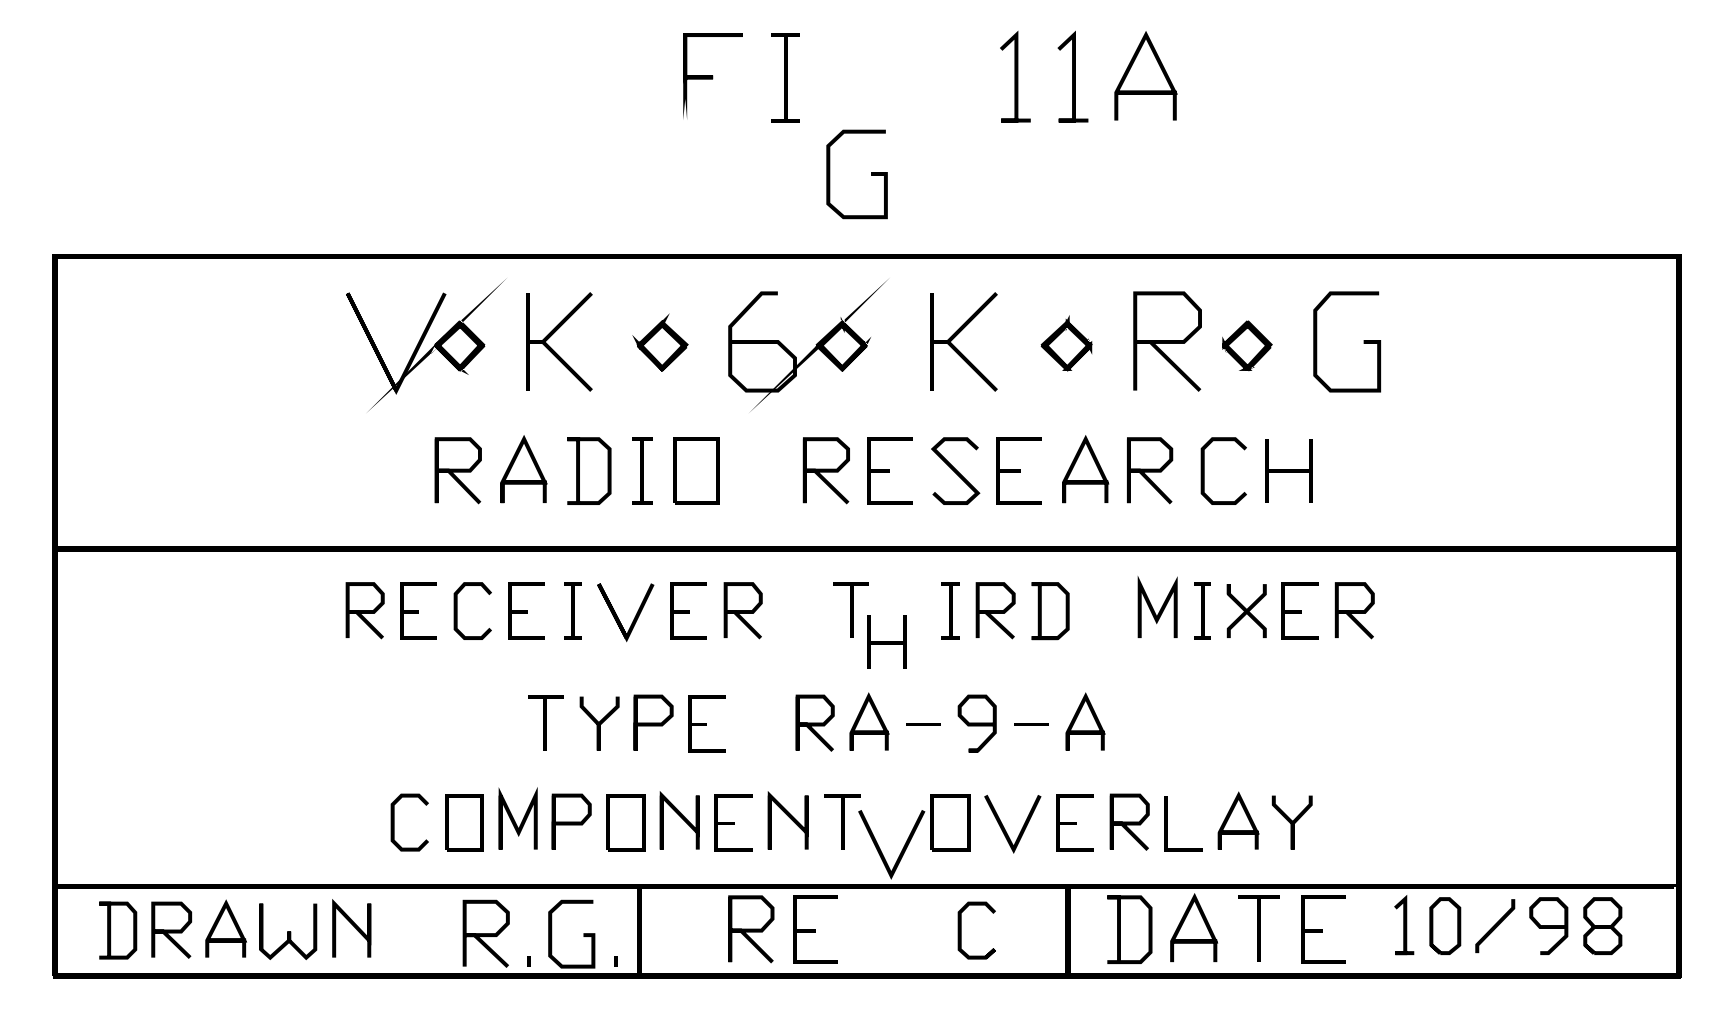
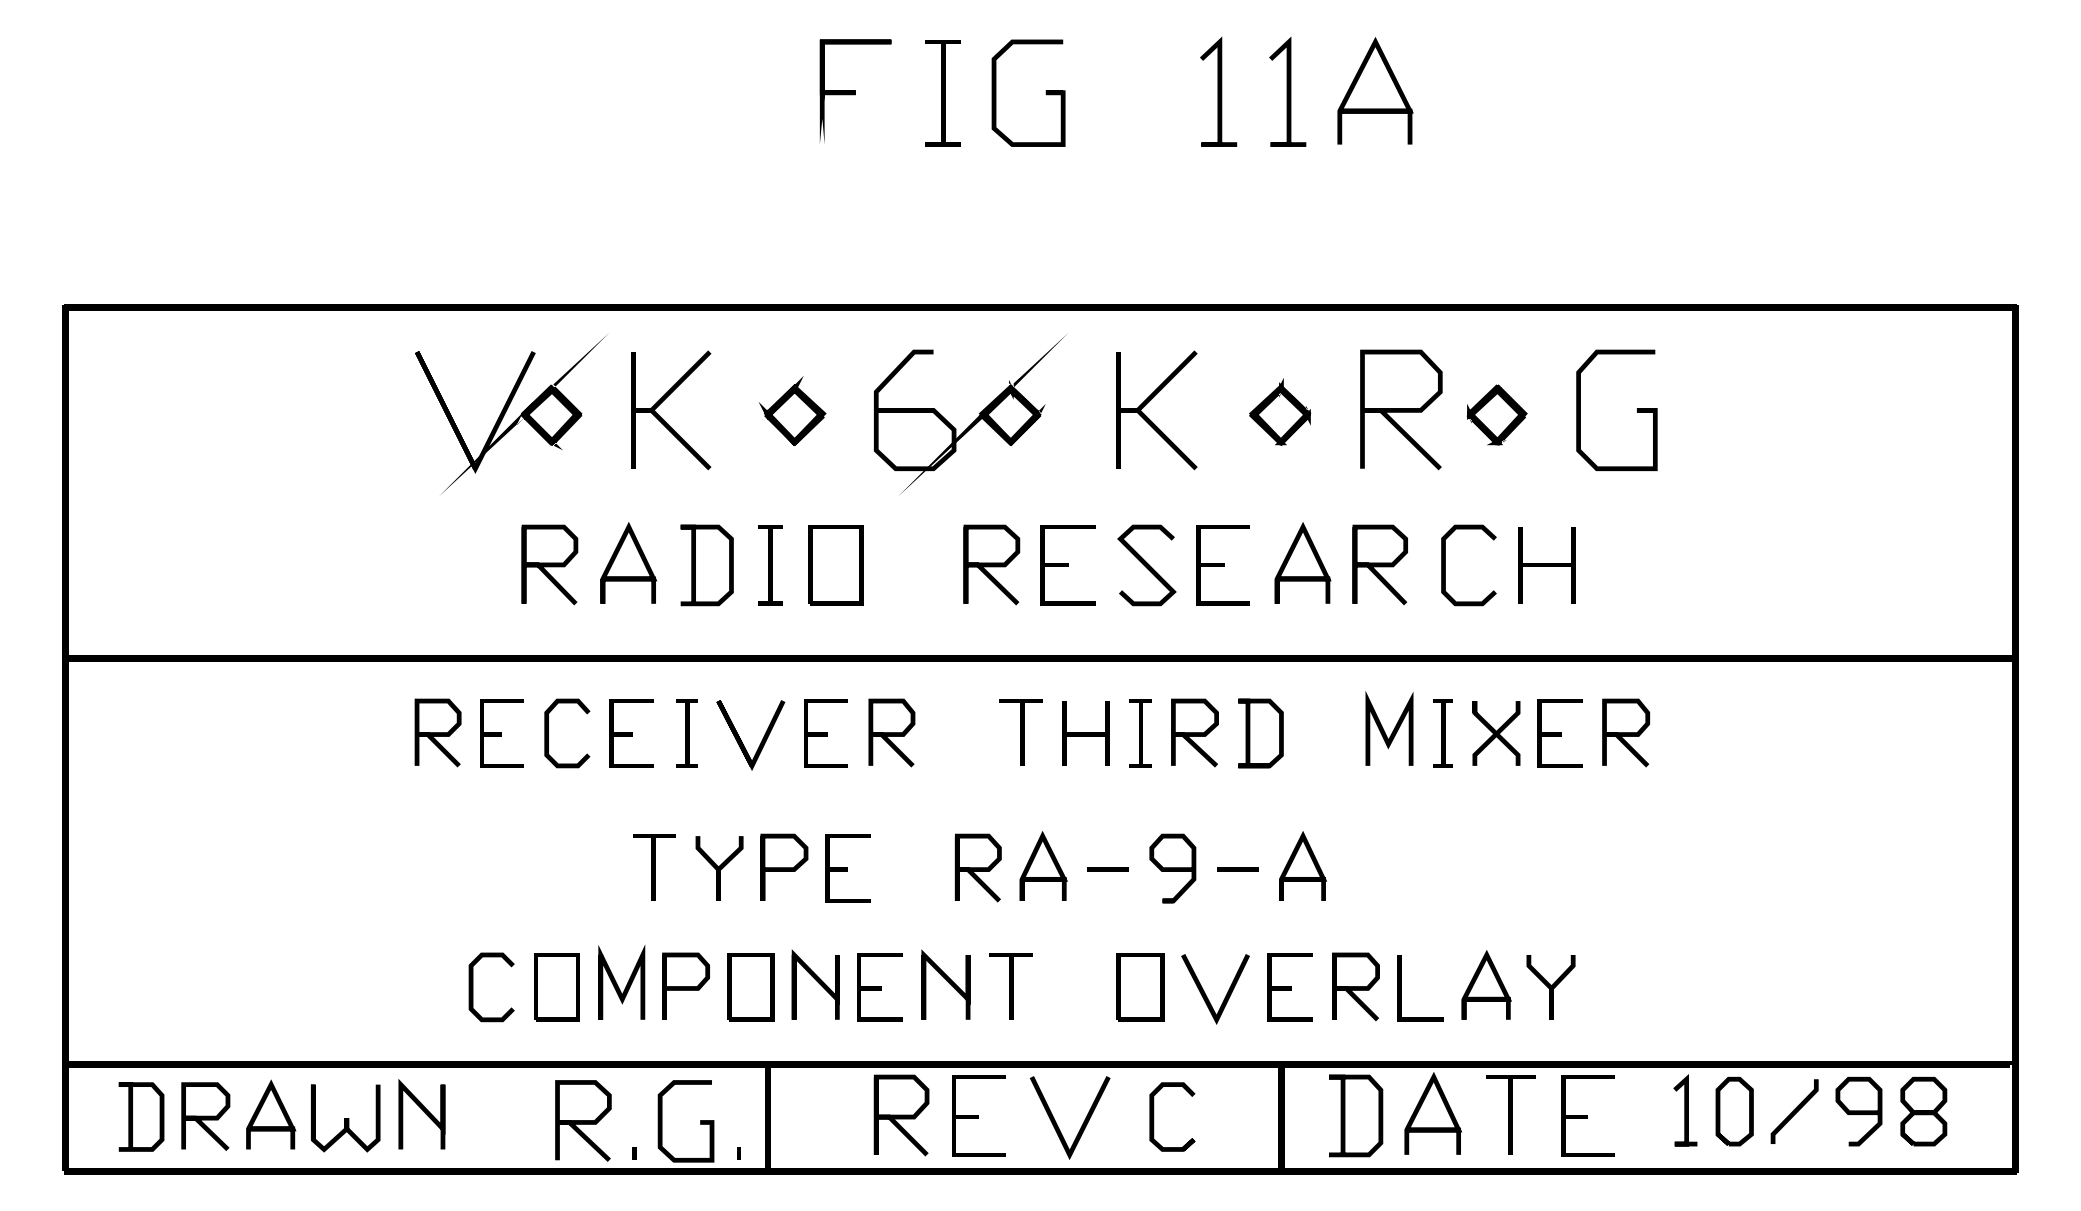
curve: (871, 173) -> (1045, 92), moved
part: (886, 641) -> (1085, 733), moved
line: (901, 849) -> (1082, 1123), moved

